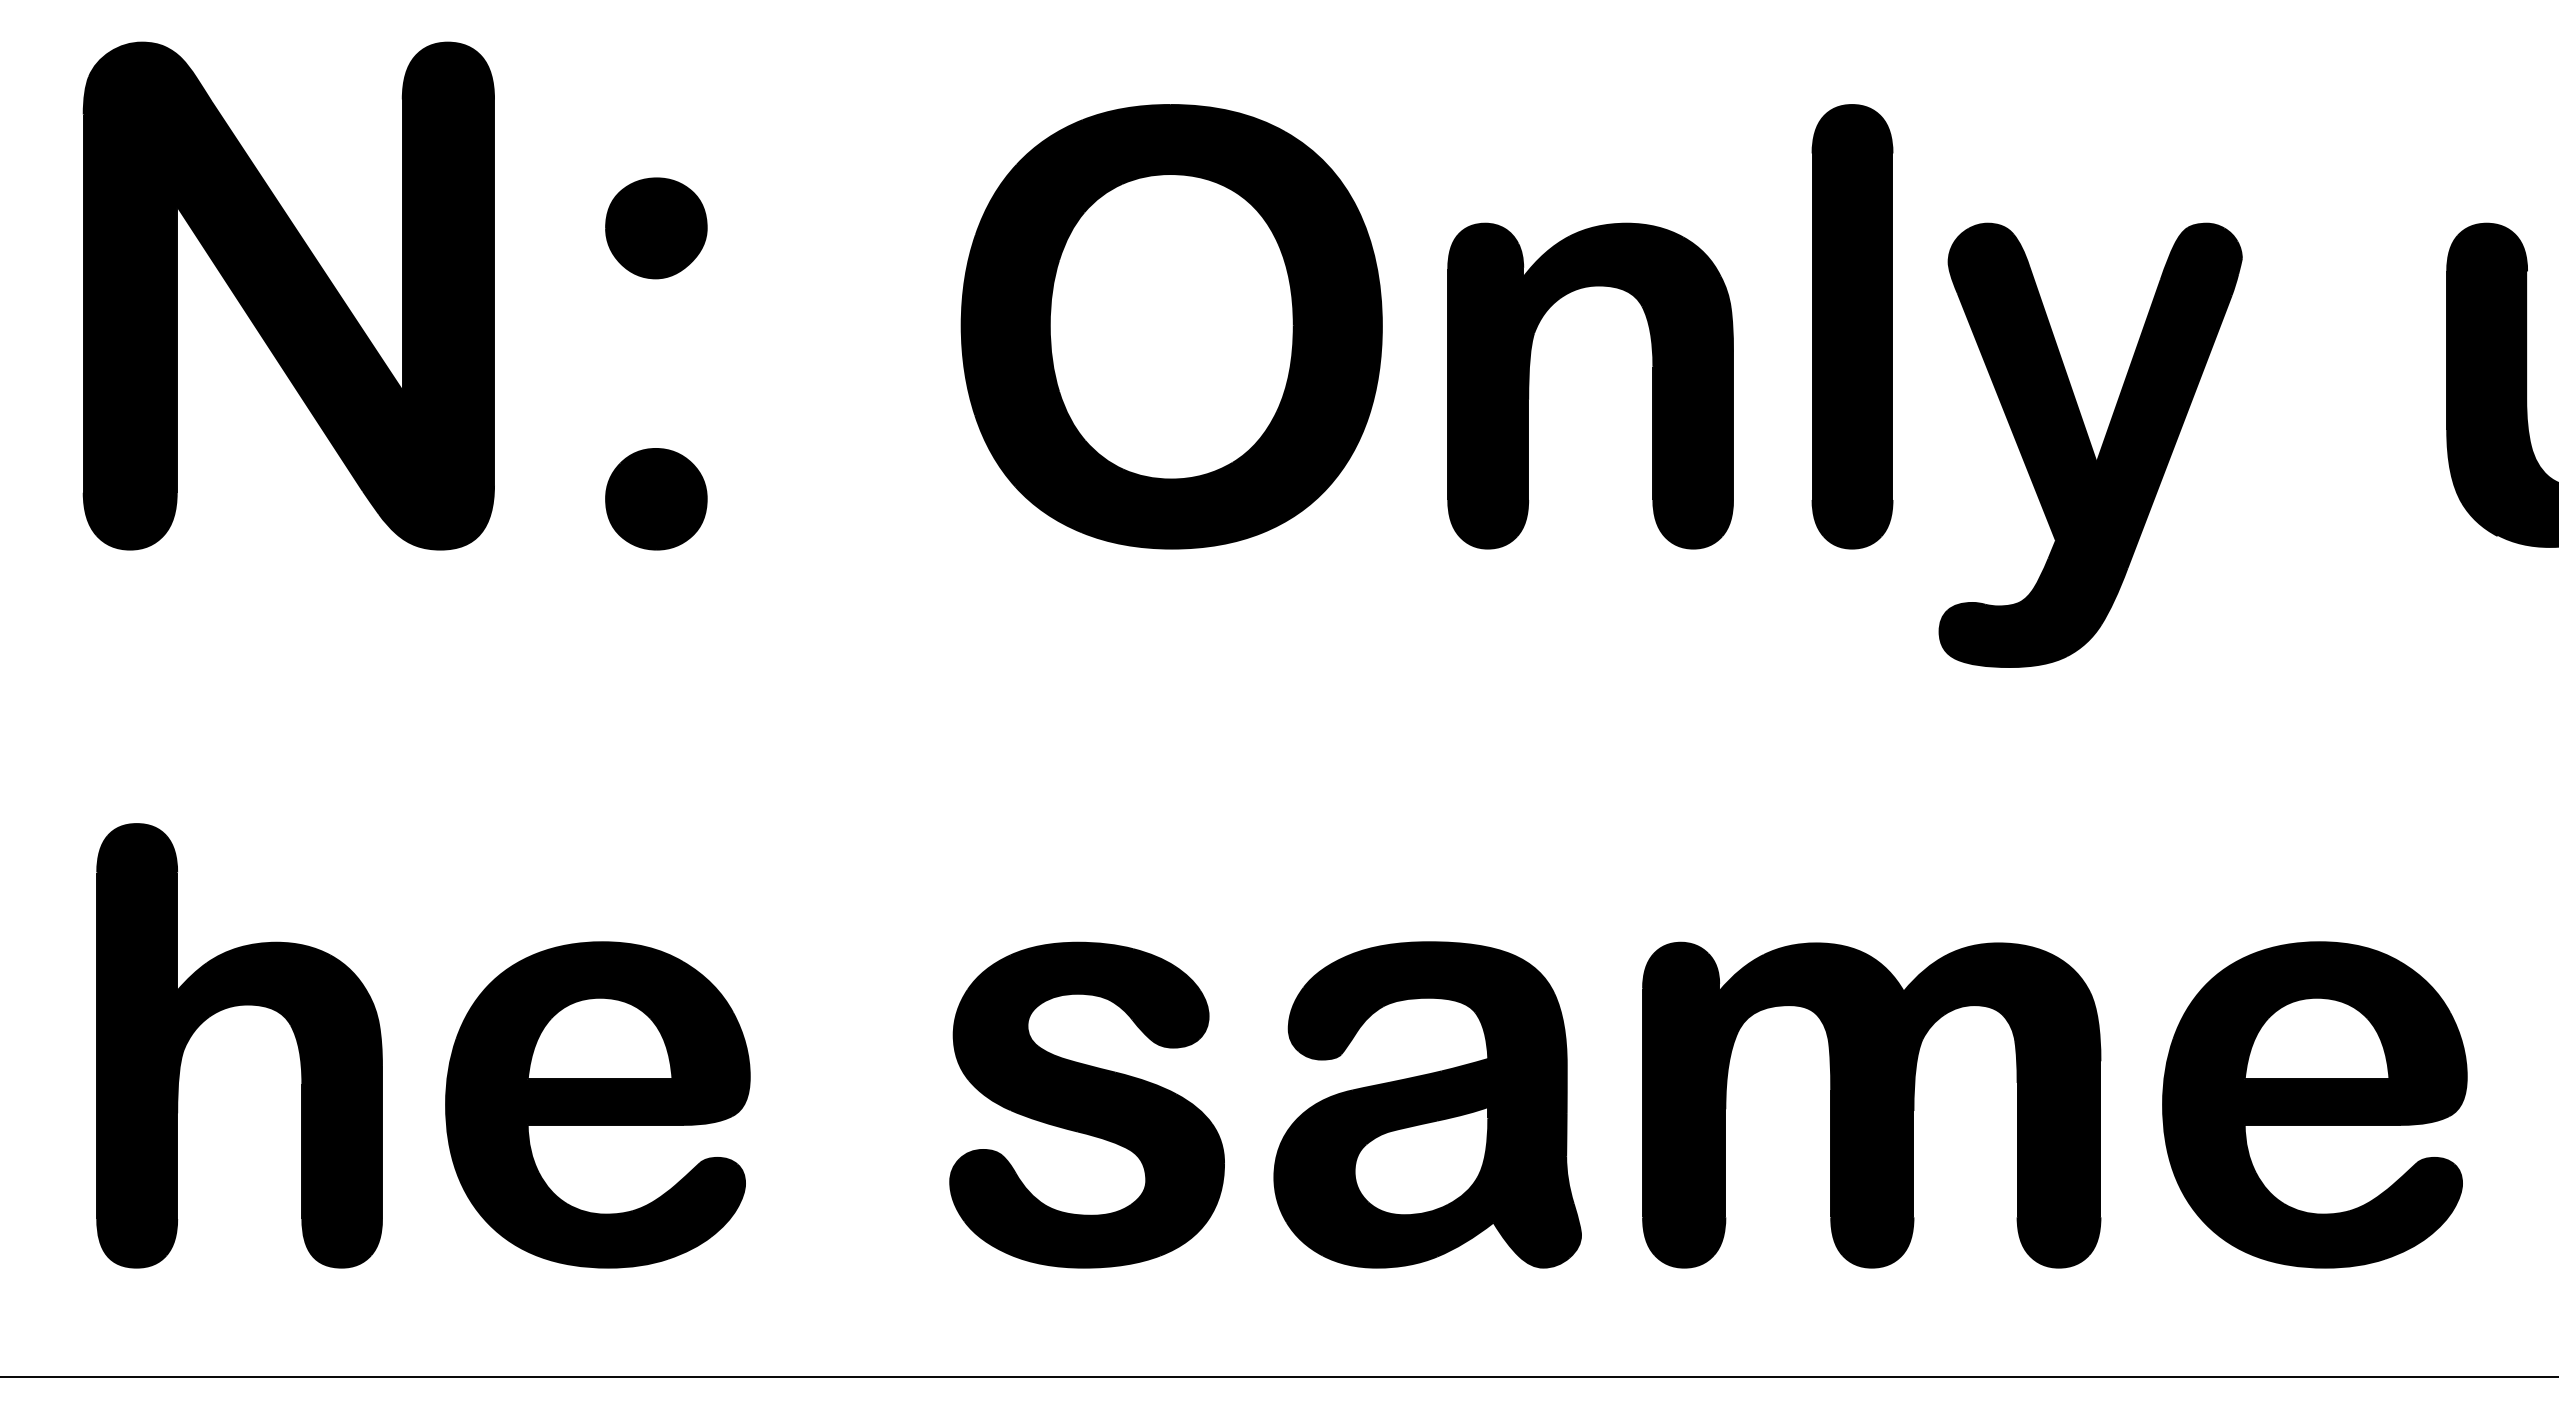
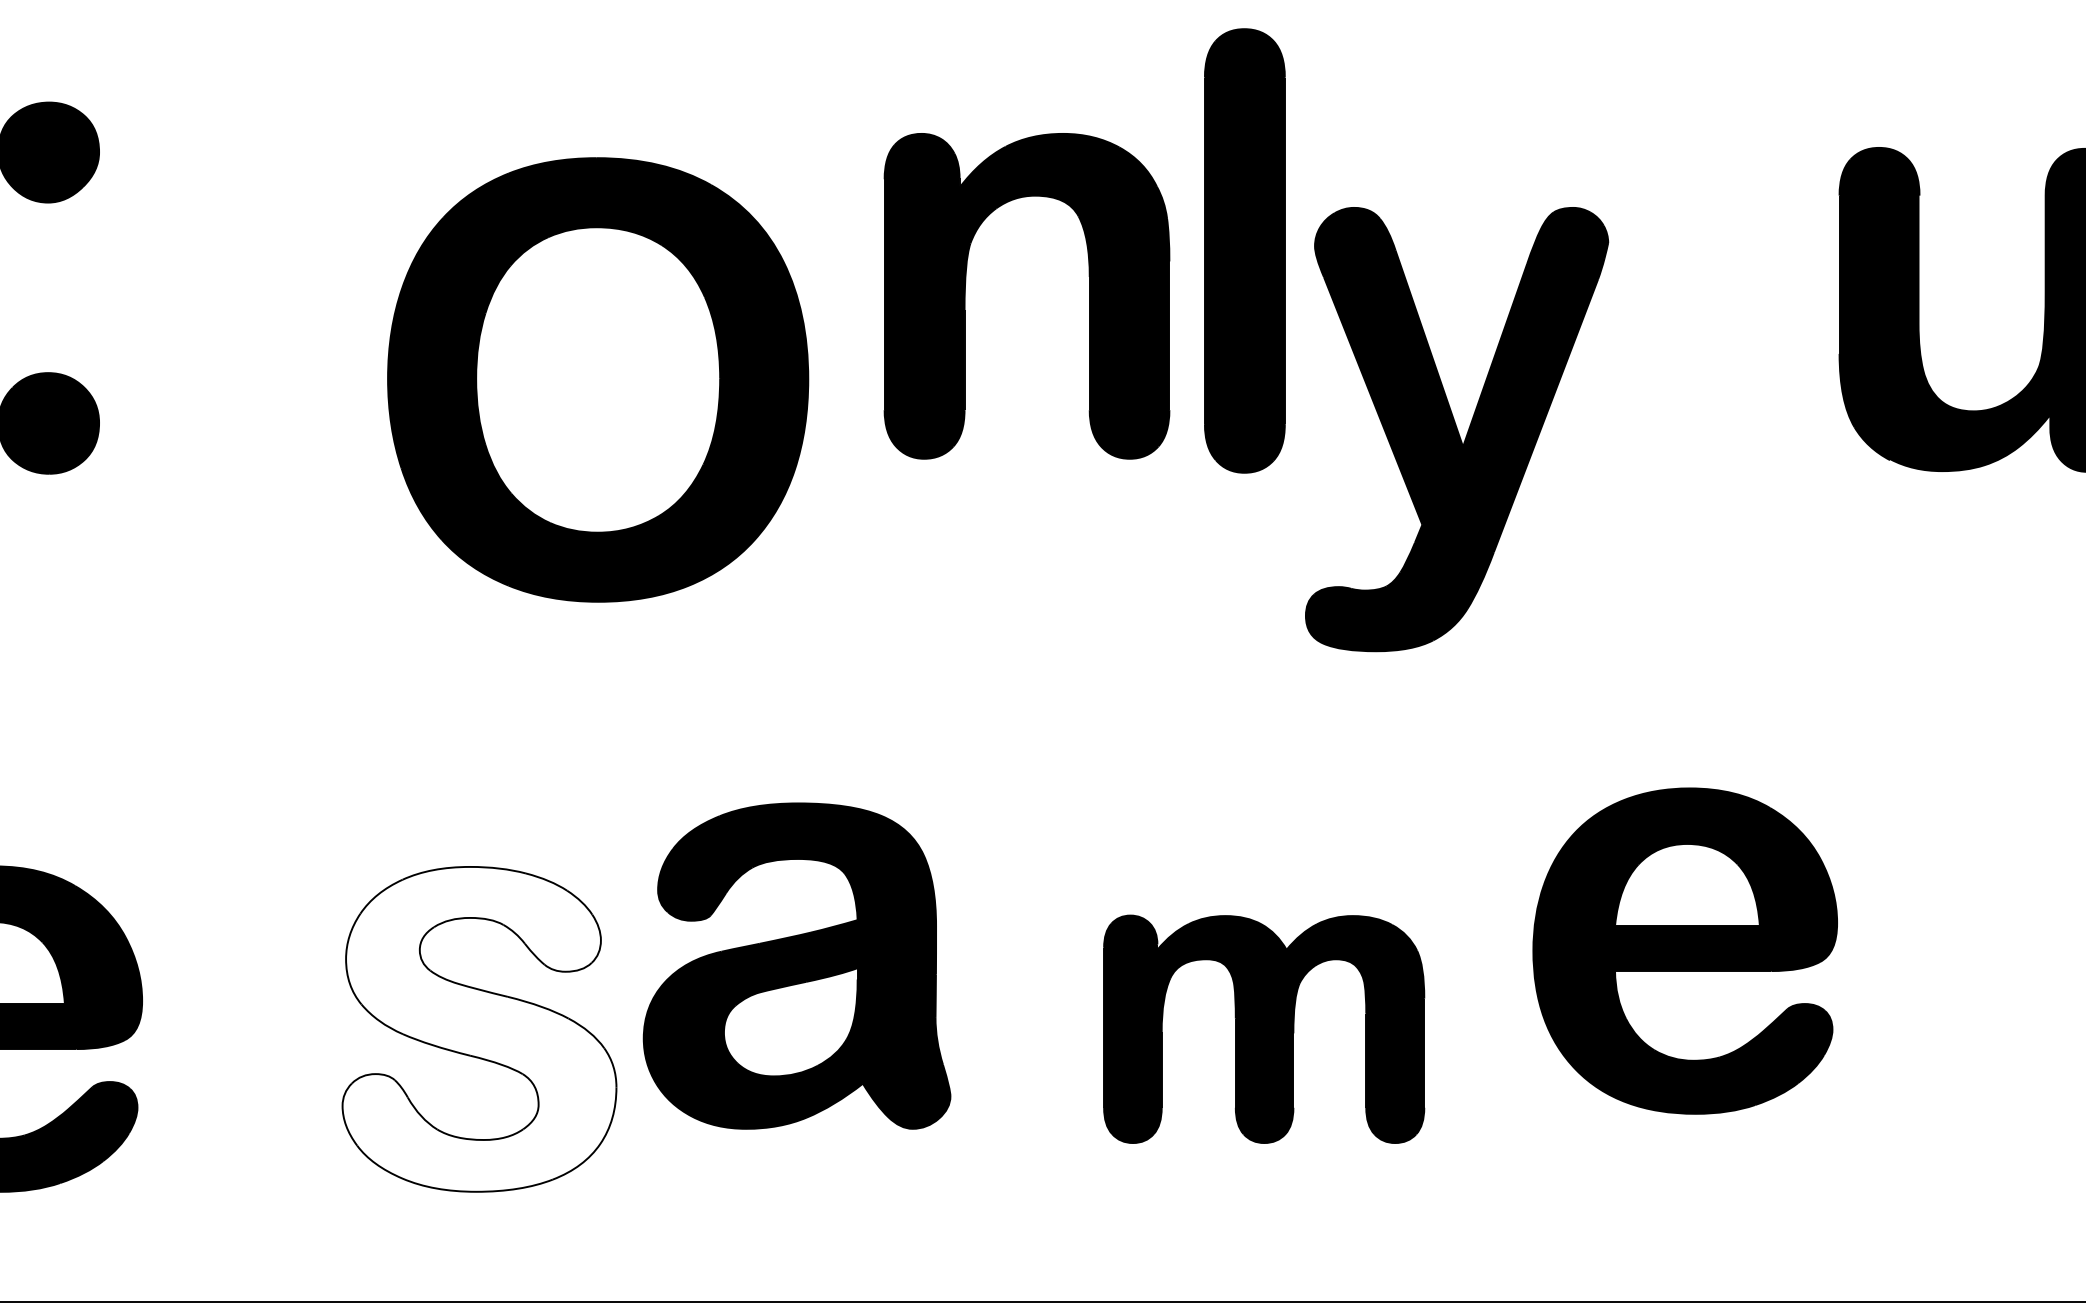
part: (1171, 326) -> (597, 379), moved
part: (1529, 385) -> (965, 295), moved
part: (2090, 444) -> (1456, 428), moved
fill: (1087, 1104) -> (479, 1028), removed
part: (1427, 1104) -> (796, 965), moved
part: (1871, 1104) -> (1263, 1028), size x0.7
part: (2314, 1104) -> (1684, 950), moved

